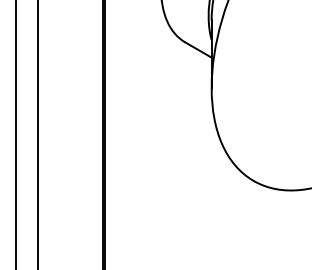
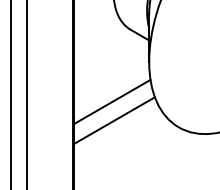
line: (158, 144) -> (111, 101), added
line: (161, 171) -> (113, 120), added

